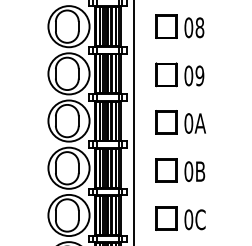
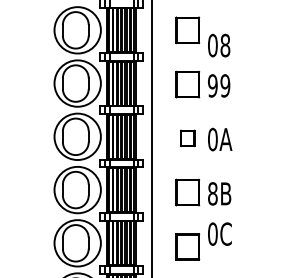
text: (194, 27) -> (219, 45), moved
text: (188, 75) -> (212, 85), 09 -> 99
part: (166, 122) -> (187, 138), size x0.6
text: (188, 171) -> (212, 193), 0B -> 8B
text: (194, 219) -> (219, 233), moved

